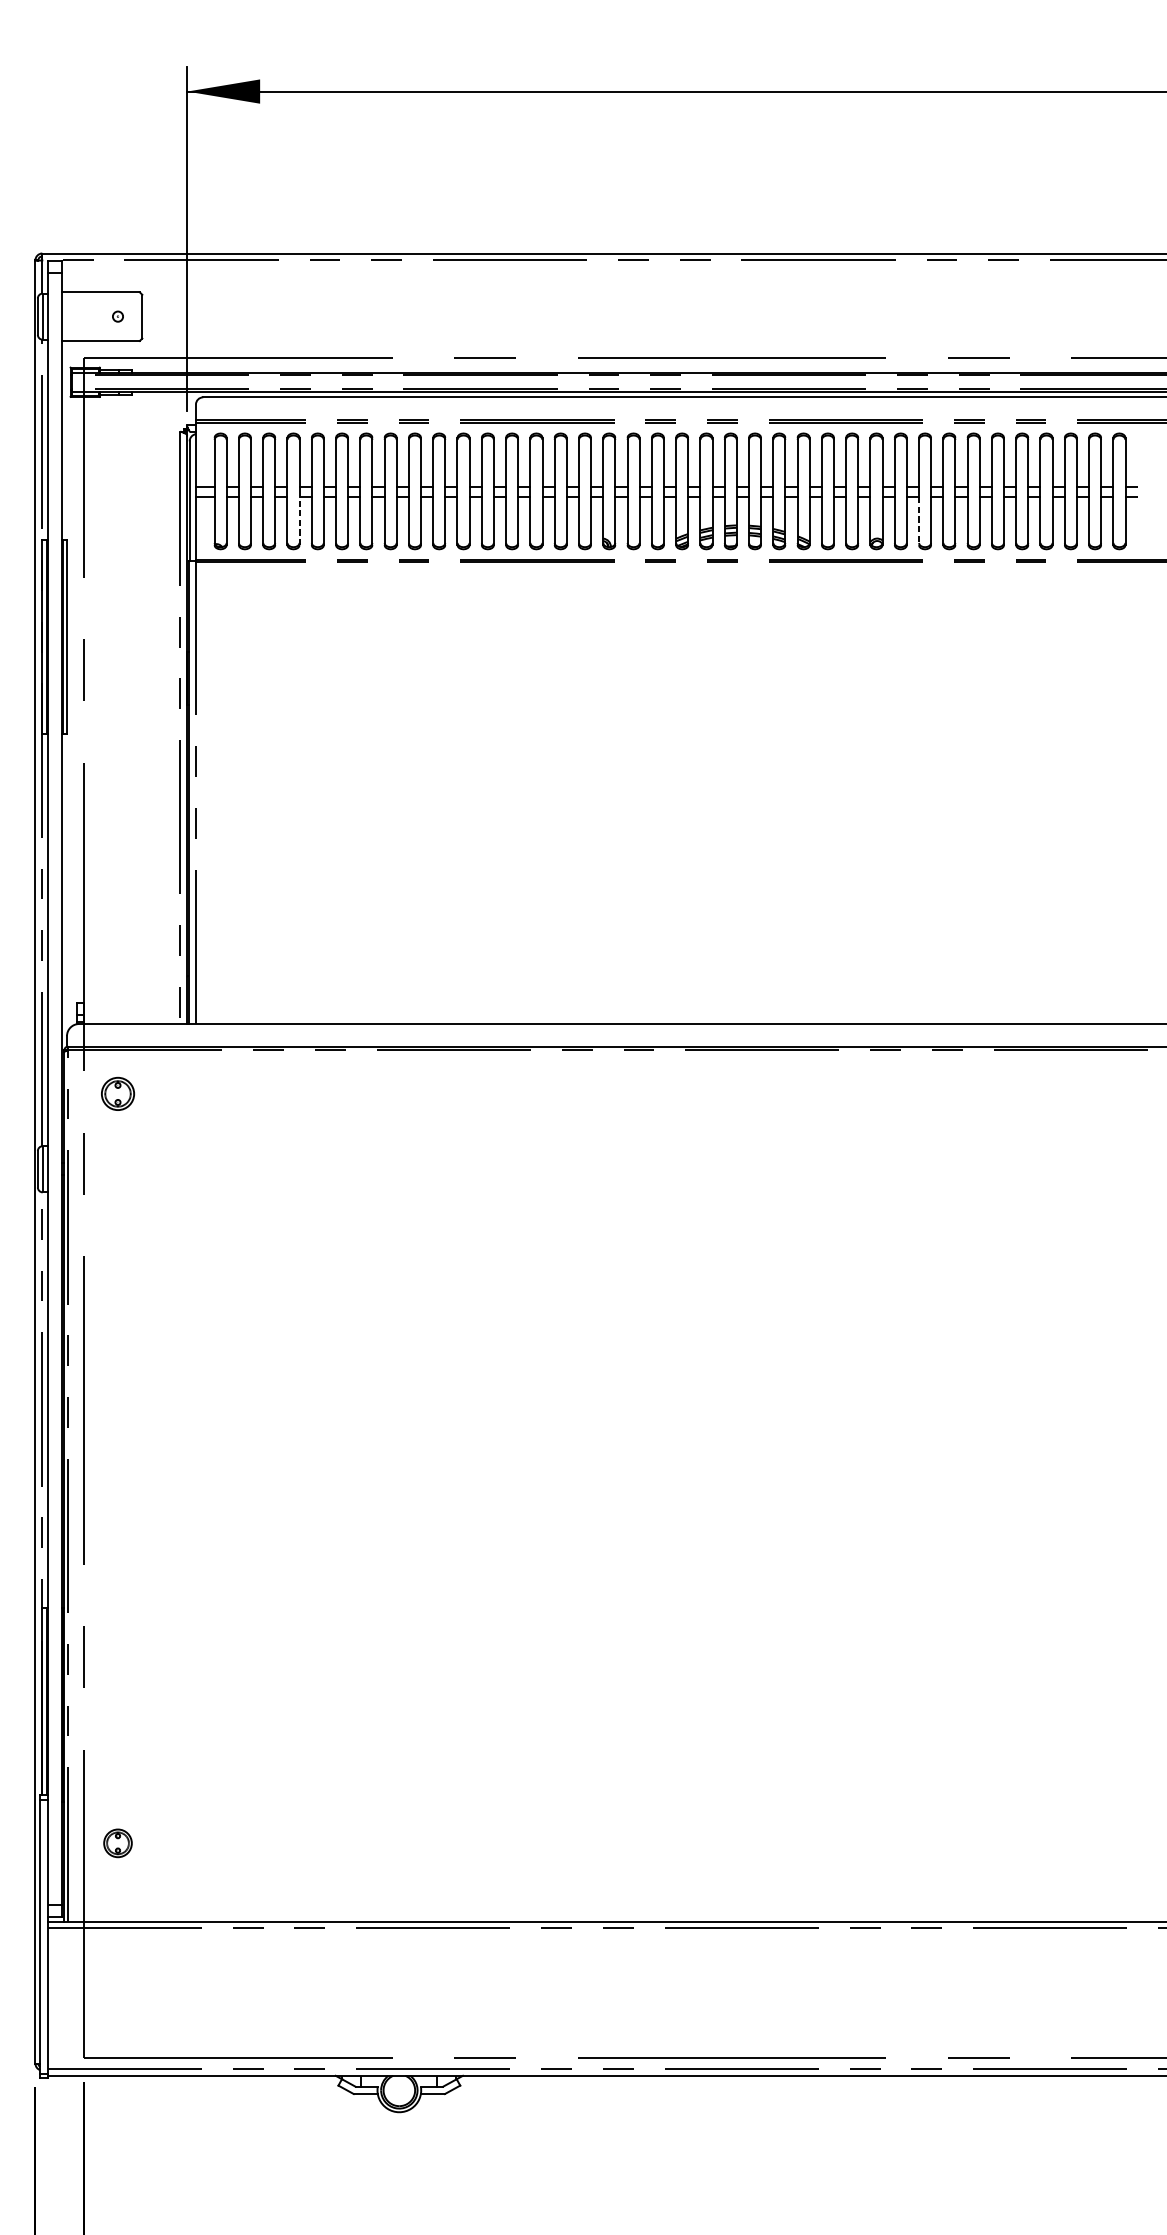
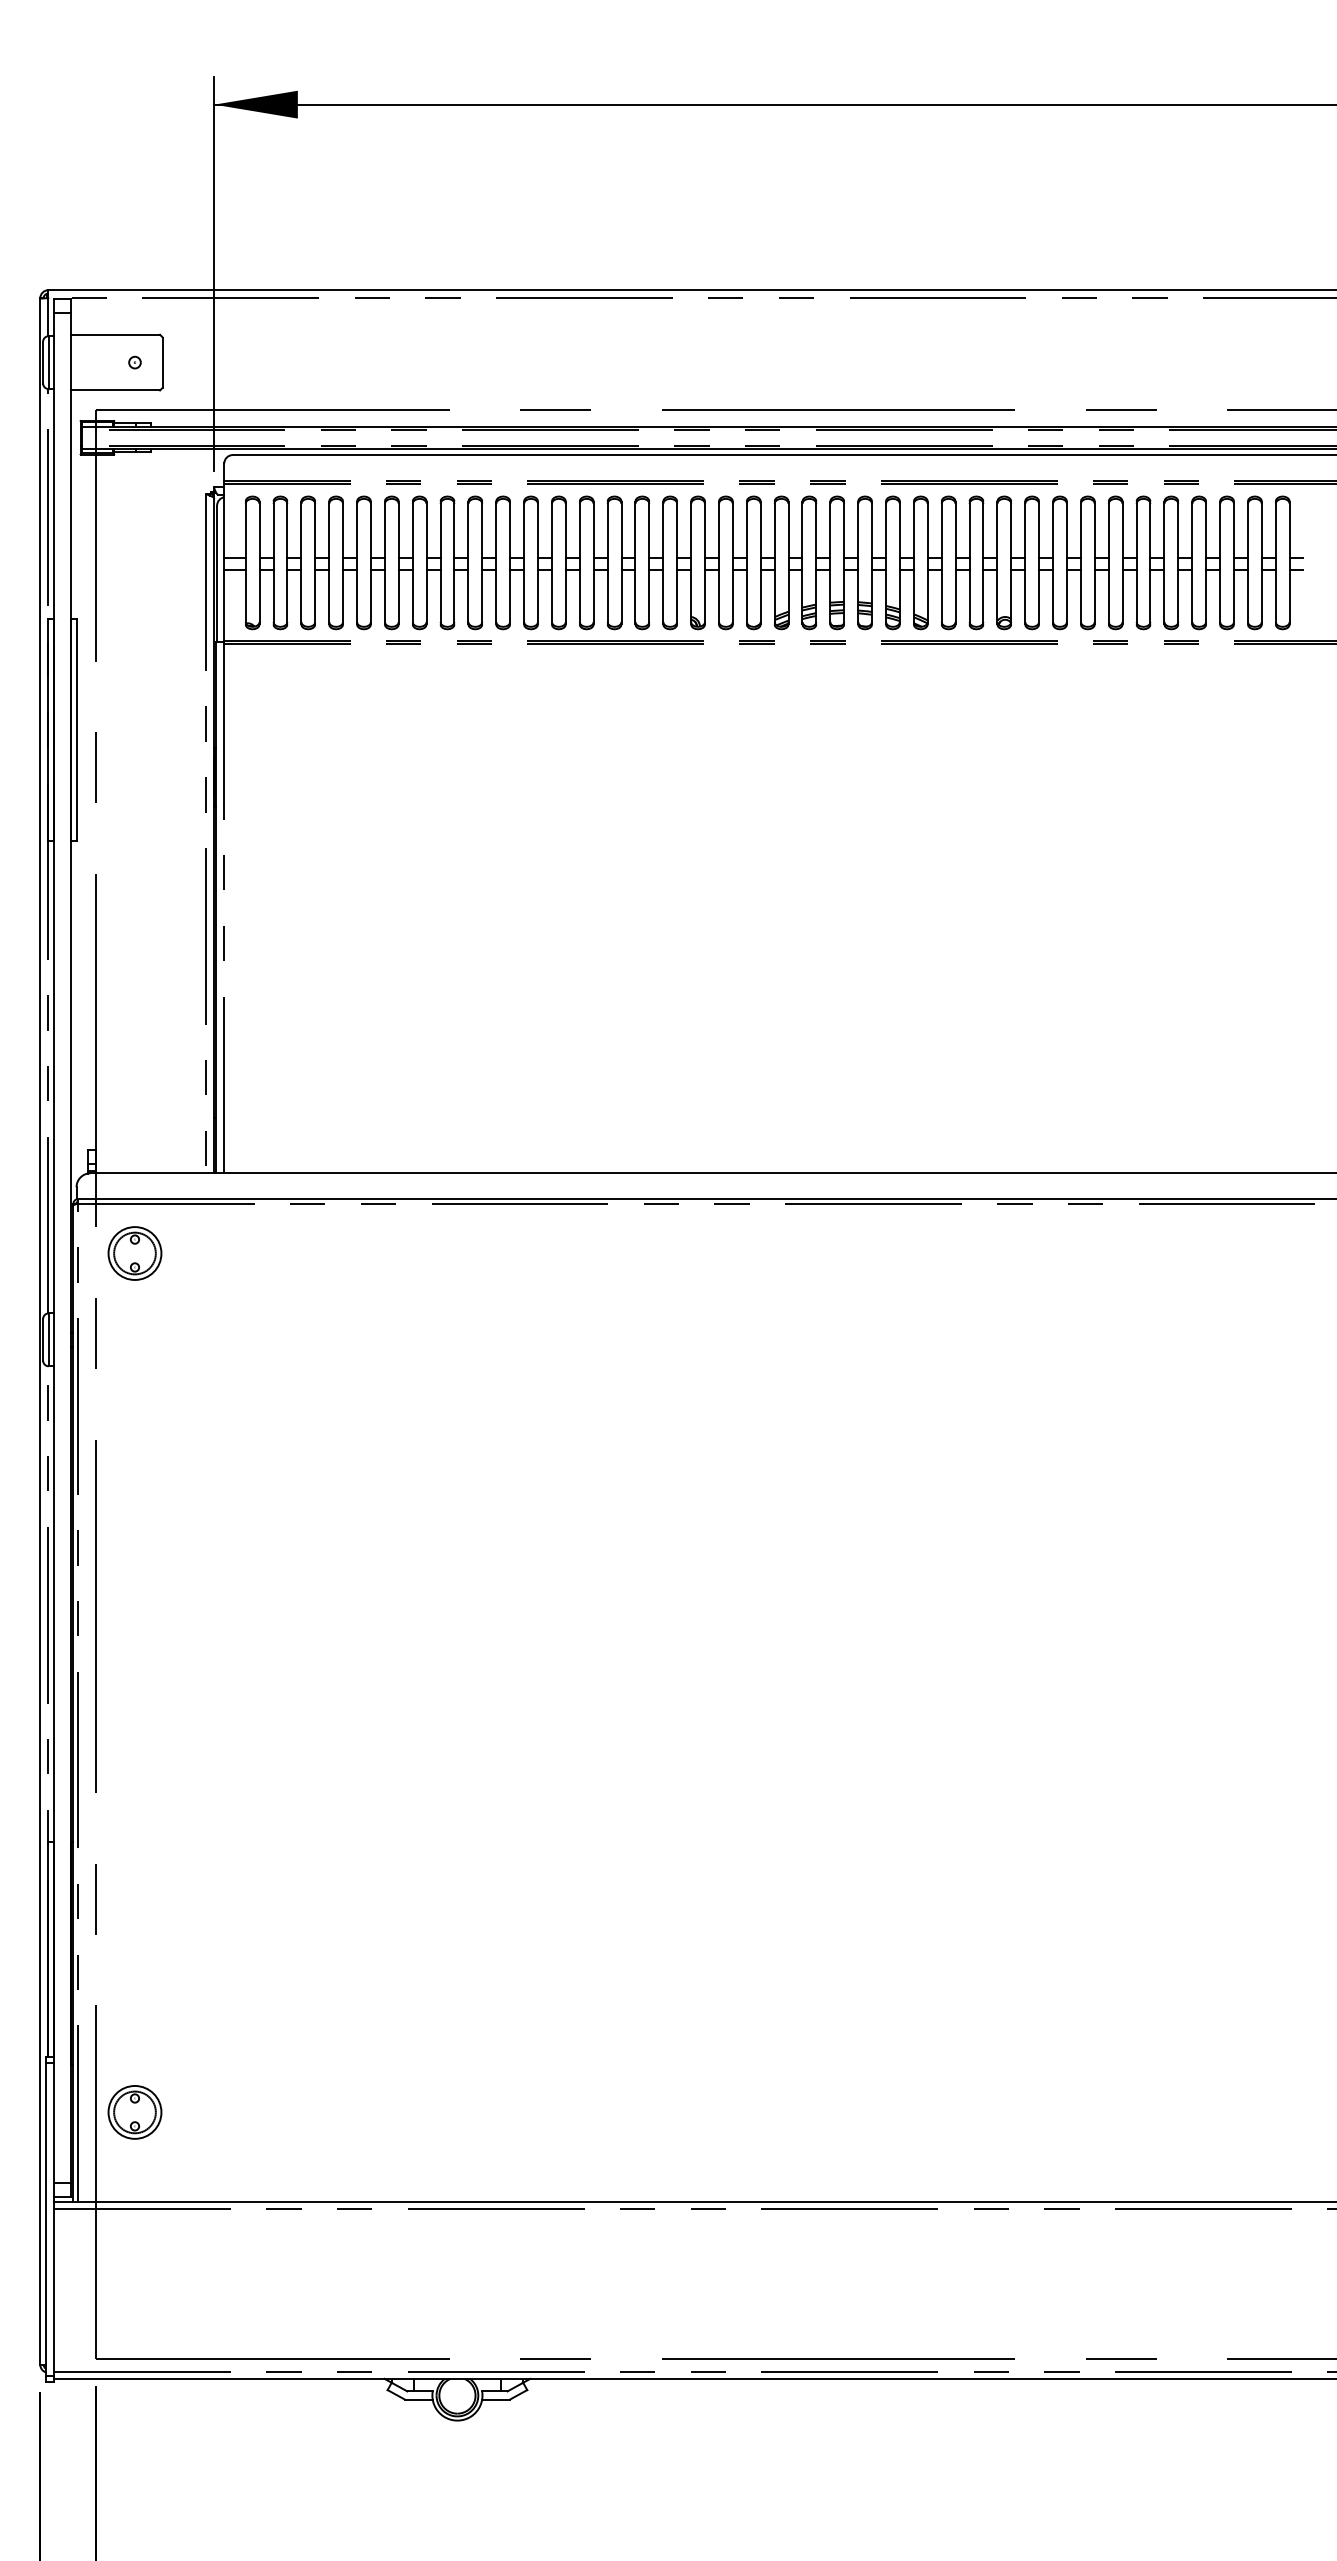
line: (299, 520) -> (343, 596), dashed -> solid
line: (919, 521) -> (1053, 597), dashed -> solid
part: (117, 1093) -> (134, 1253), size x1.43
part: (117, 1843) -> (134, 2112), size x1.67

